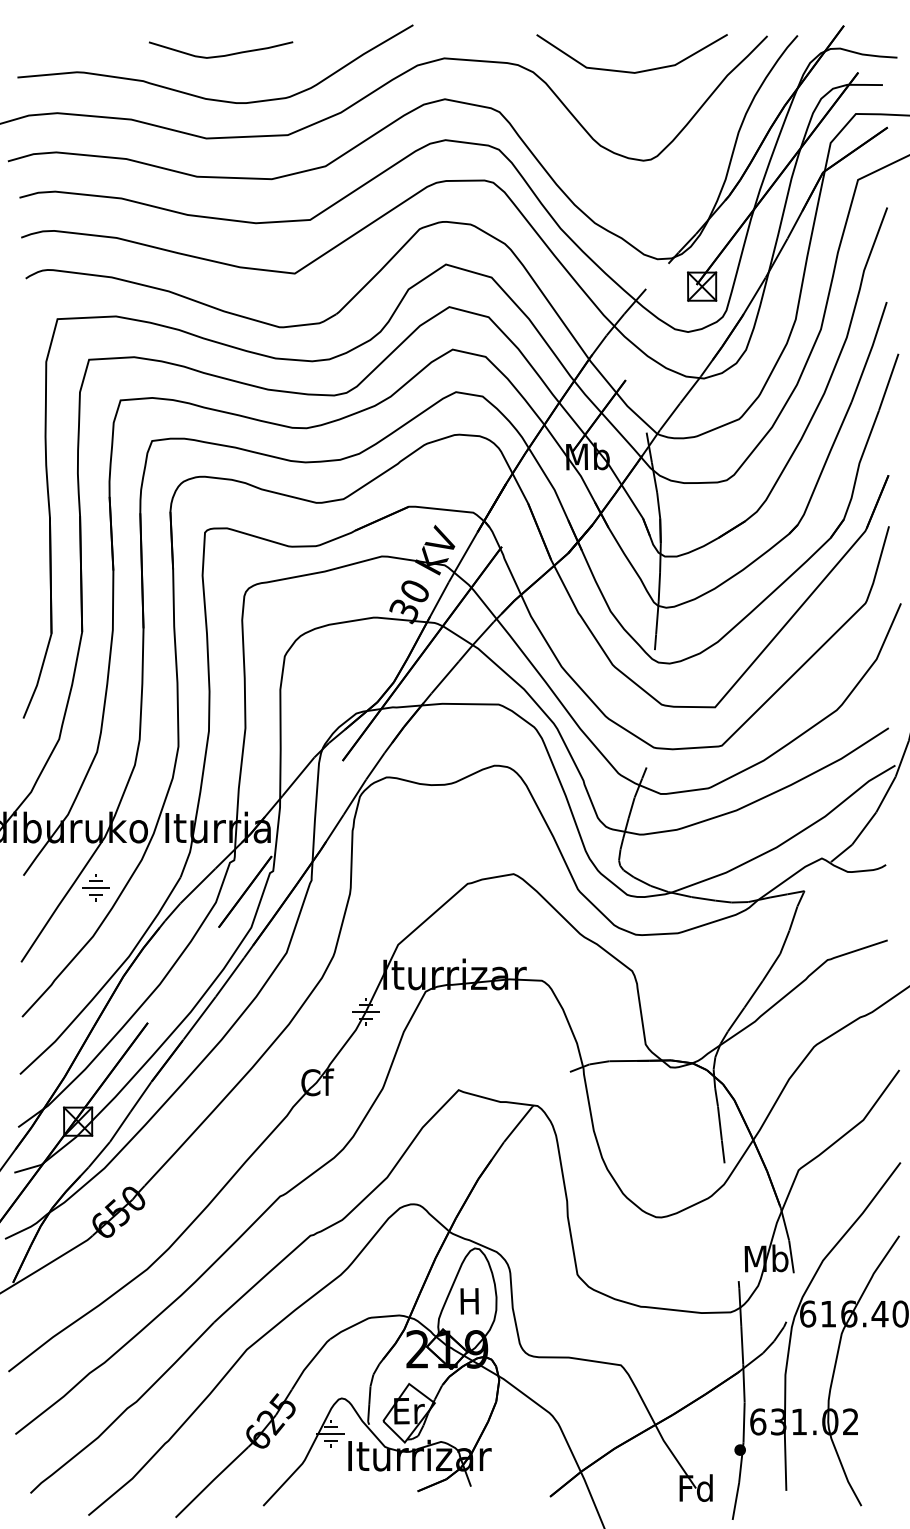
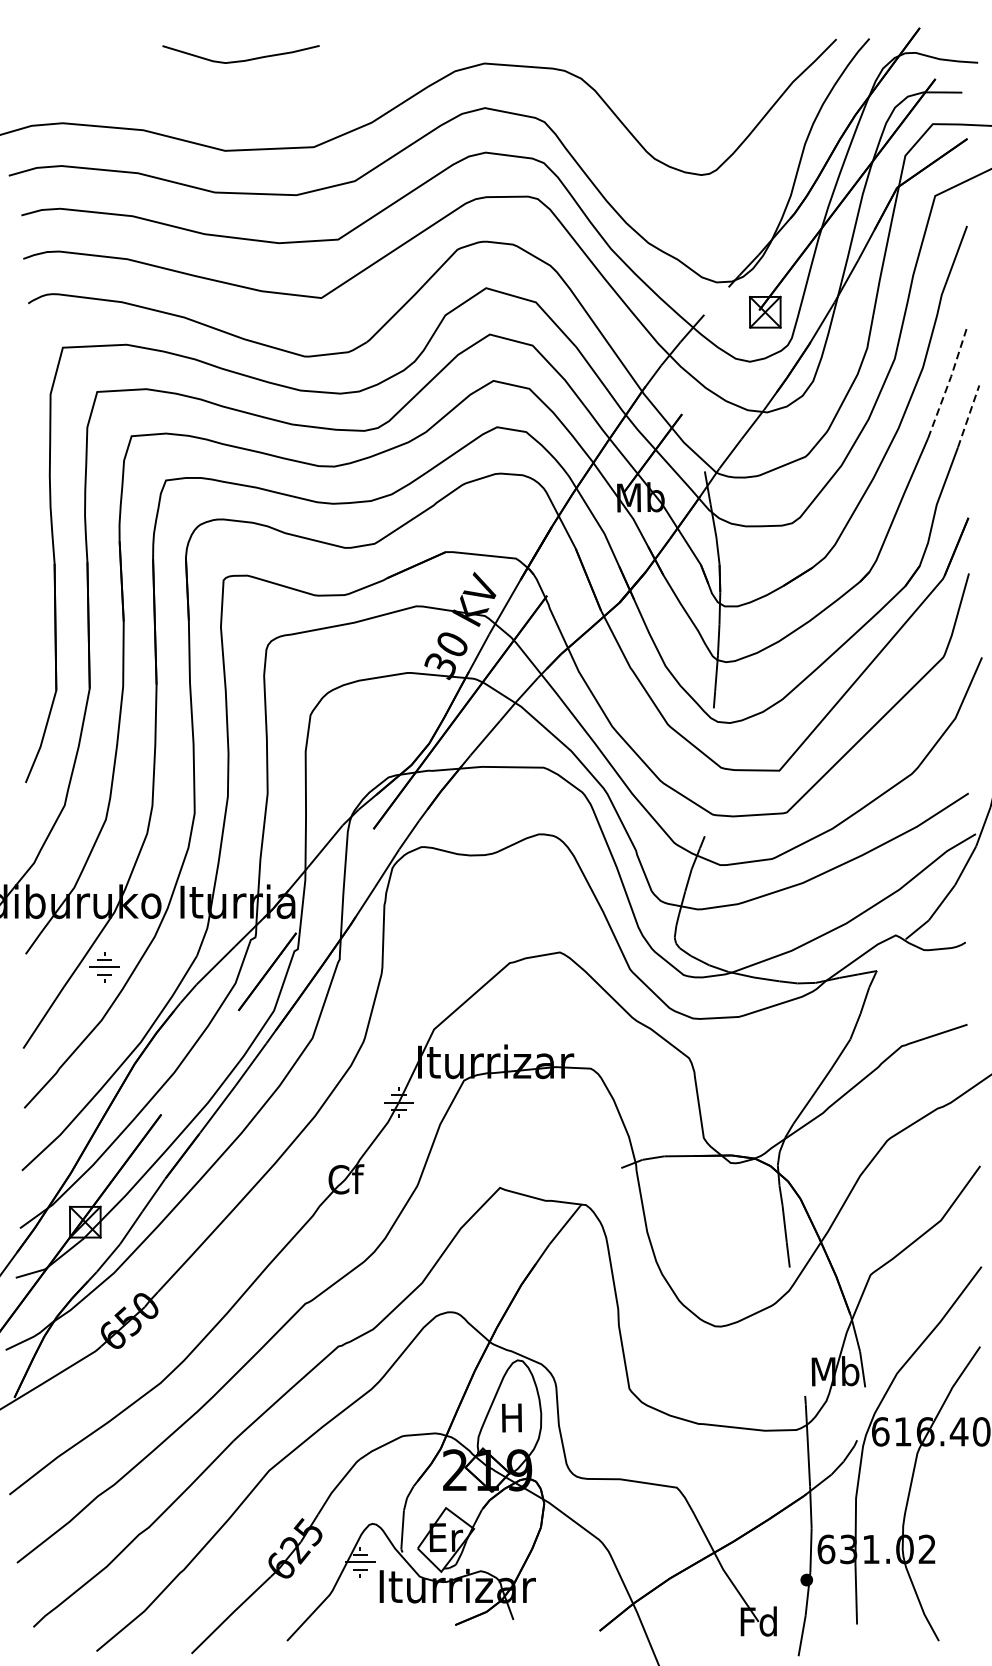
line: (631, 71) -> (688, 77), removed
curve: (212, 98) -> (231, 107), removed
line: (870, 352) -> (948, 384), solid -> dashed
line: (888, 381) -> (968, 415), solid -> dashed

